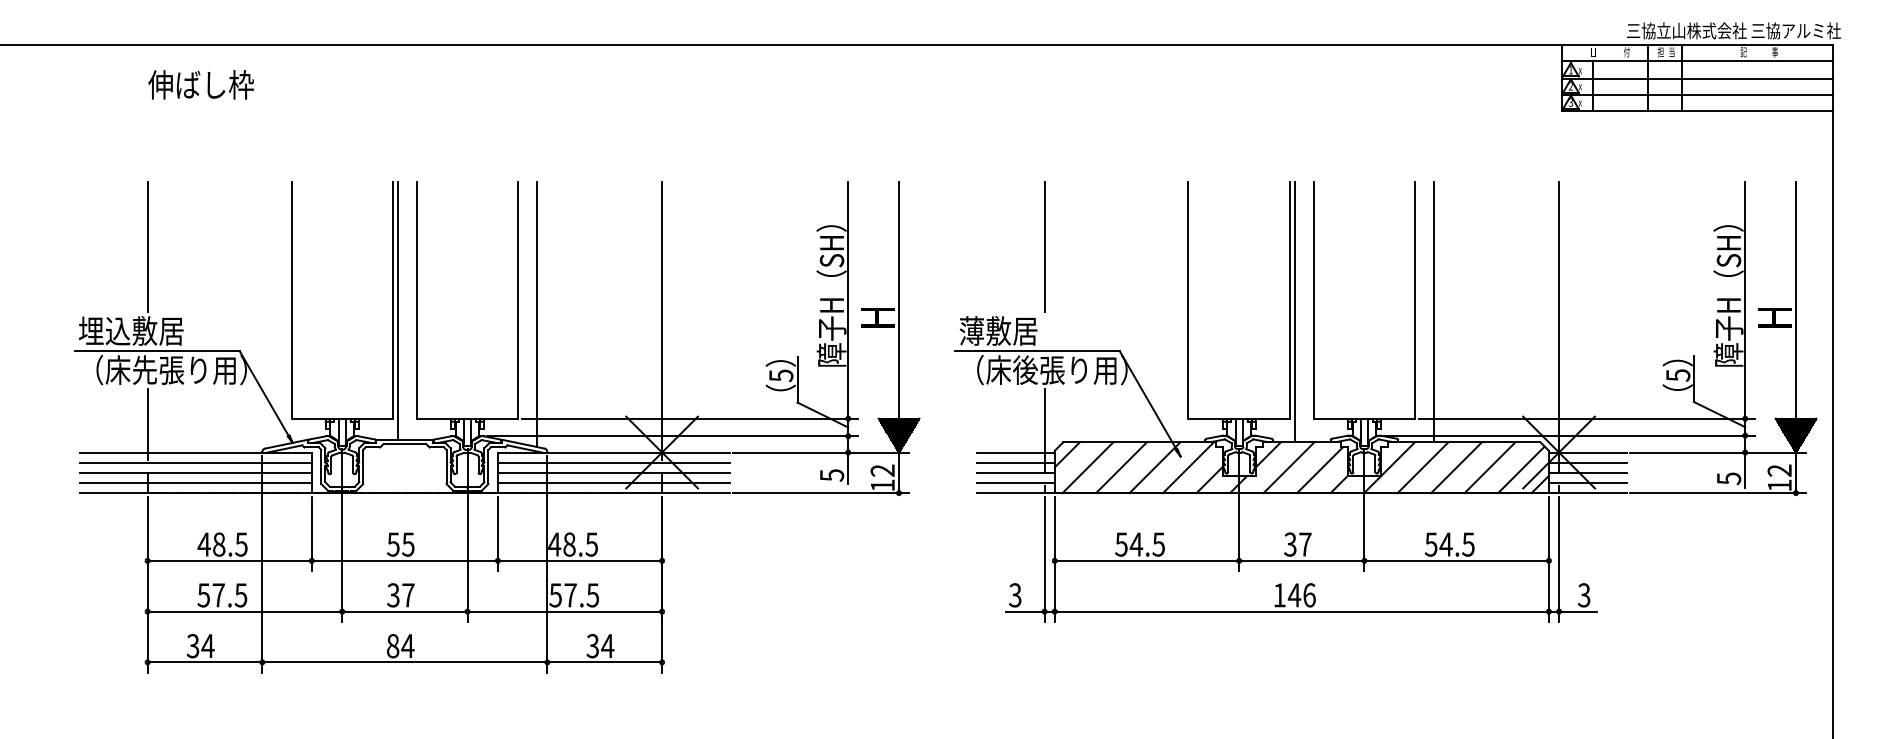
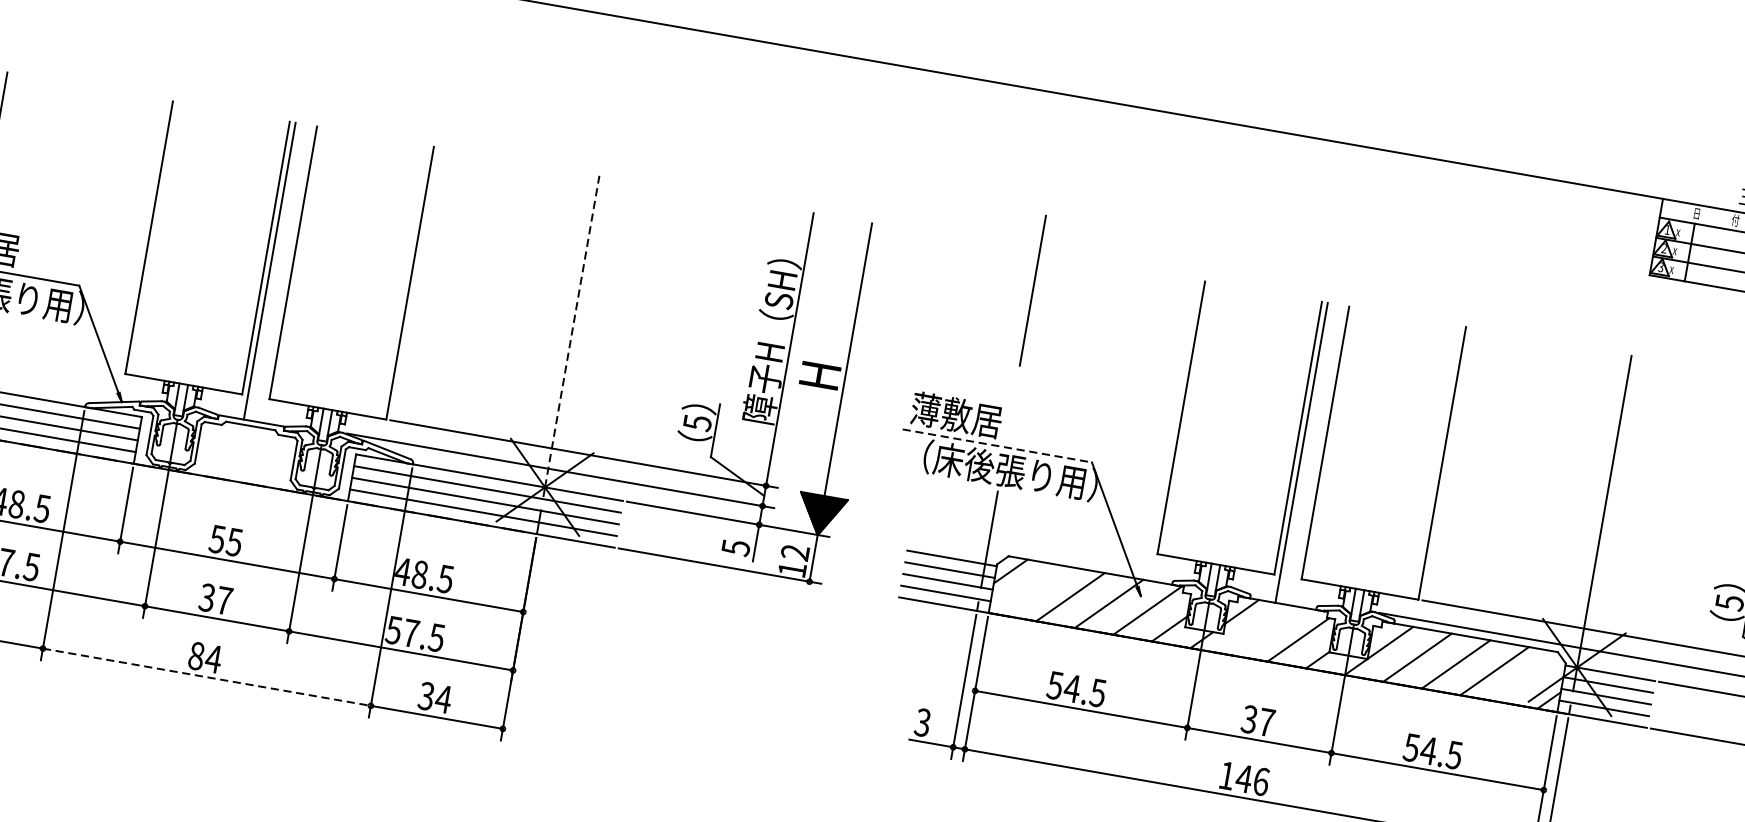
line: (1044, 246) -> (1032, 290), moved
line: (1433, 311) -> (1461, 480), removed
line: (536, 313) -> (428, 302), removed
line: (662, 316) -> (572, 330), solid -> dashed
line: (1037, 351) -> (997, 446), solid -> dashed
line: (1087, 467) -> (1031, 590), removed
line: (1288, 467) -> (1262, 630), removed
line: (1521, 469) -> (1530, 679), removed
line: (405, 662) -> (207, 677), solid -> dashed

